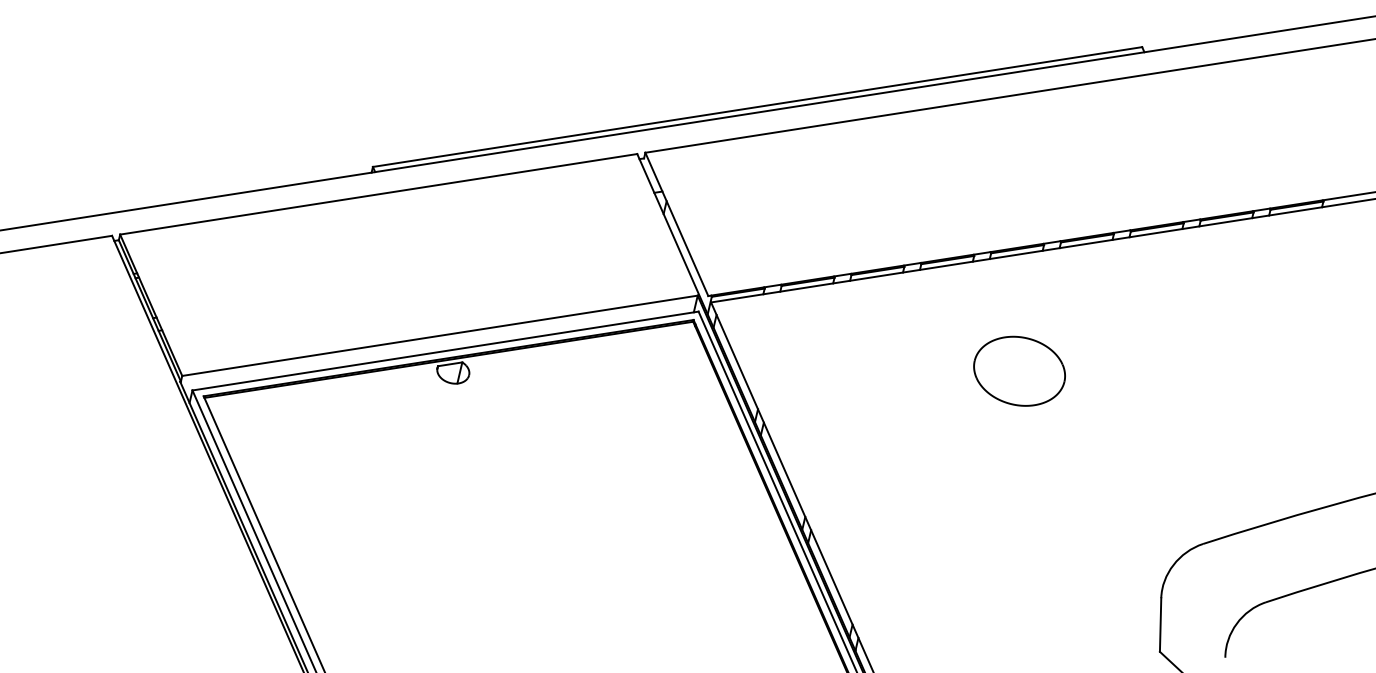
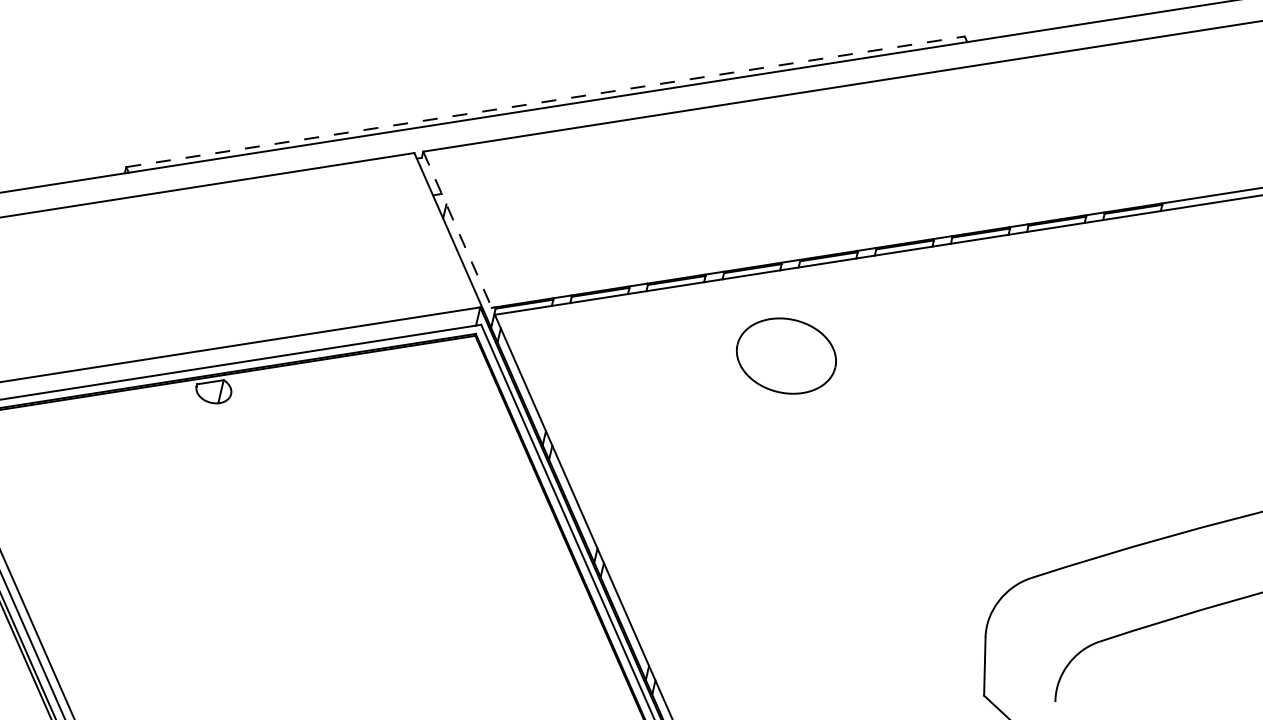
line: (758, 106) -> (546, 101), solid -> dashed
line: (677, 224) -> (458, 229), solid -> dashed
part: (1019, 370) -> (786, 355), moved

